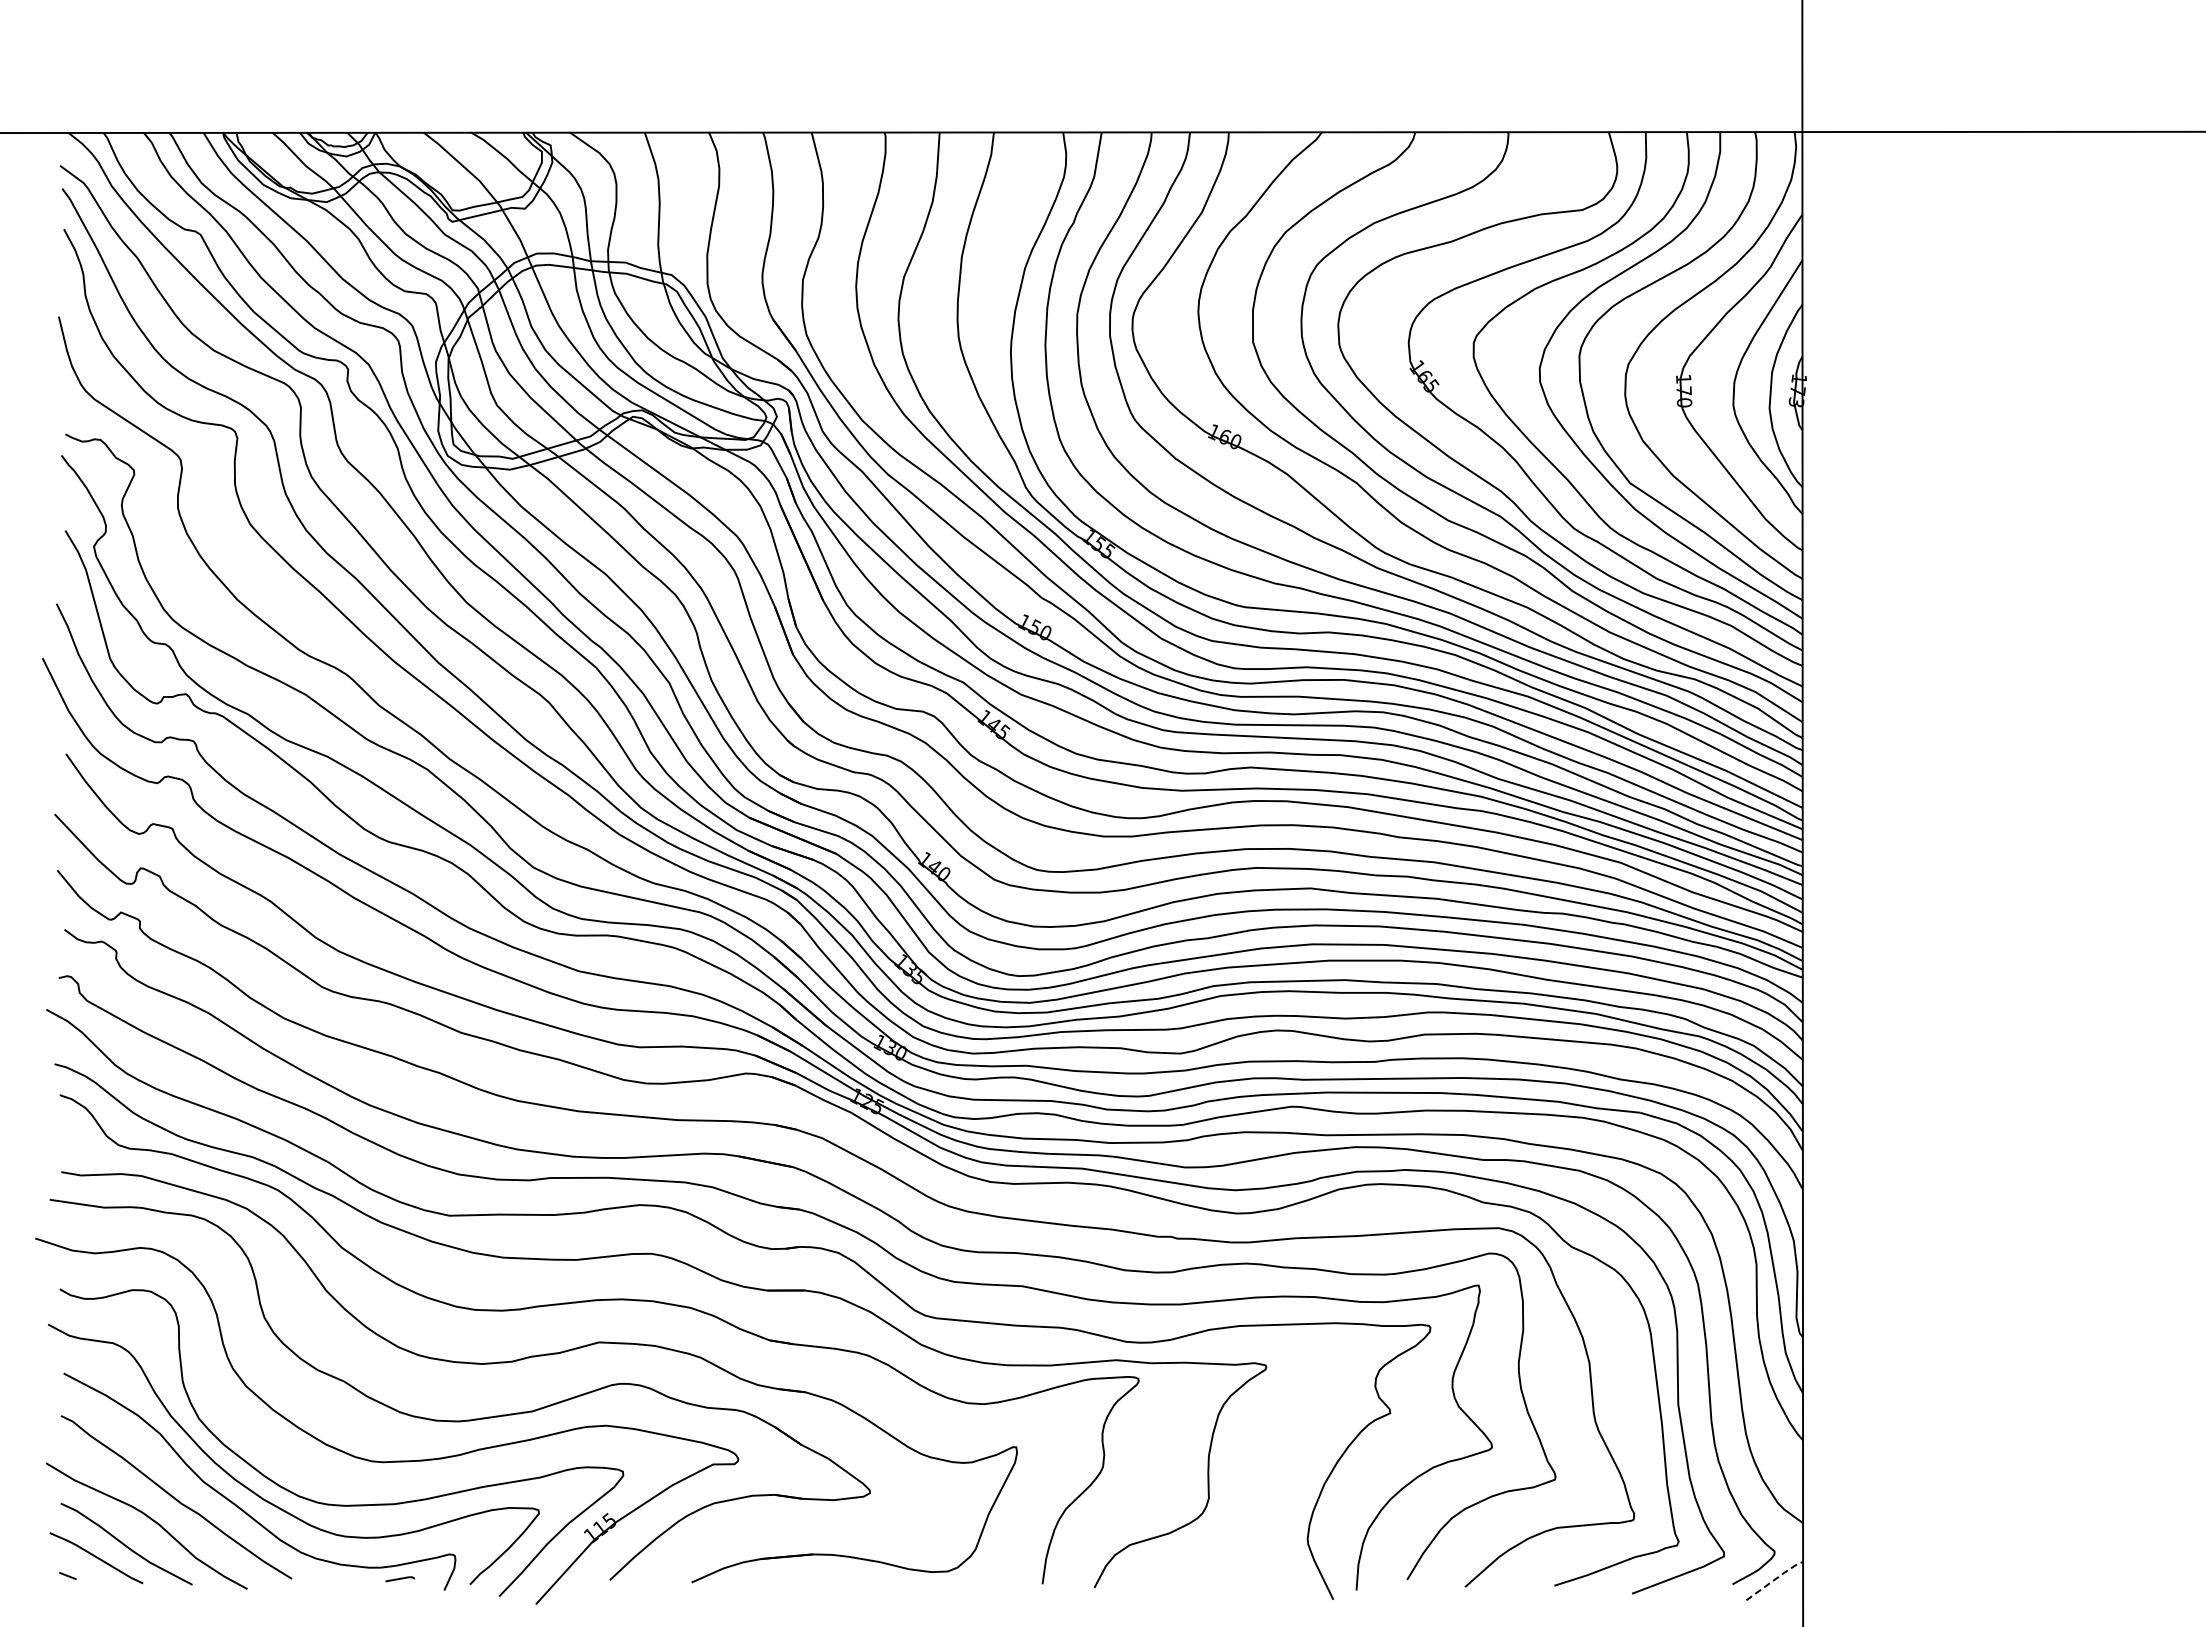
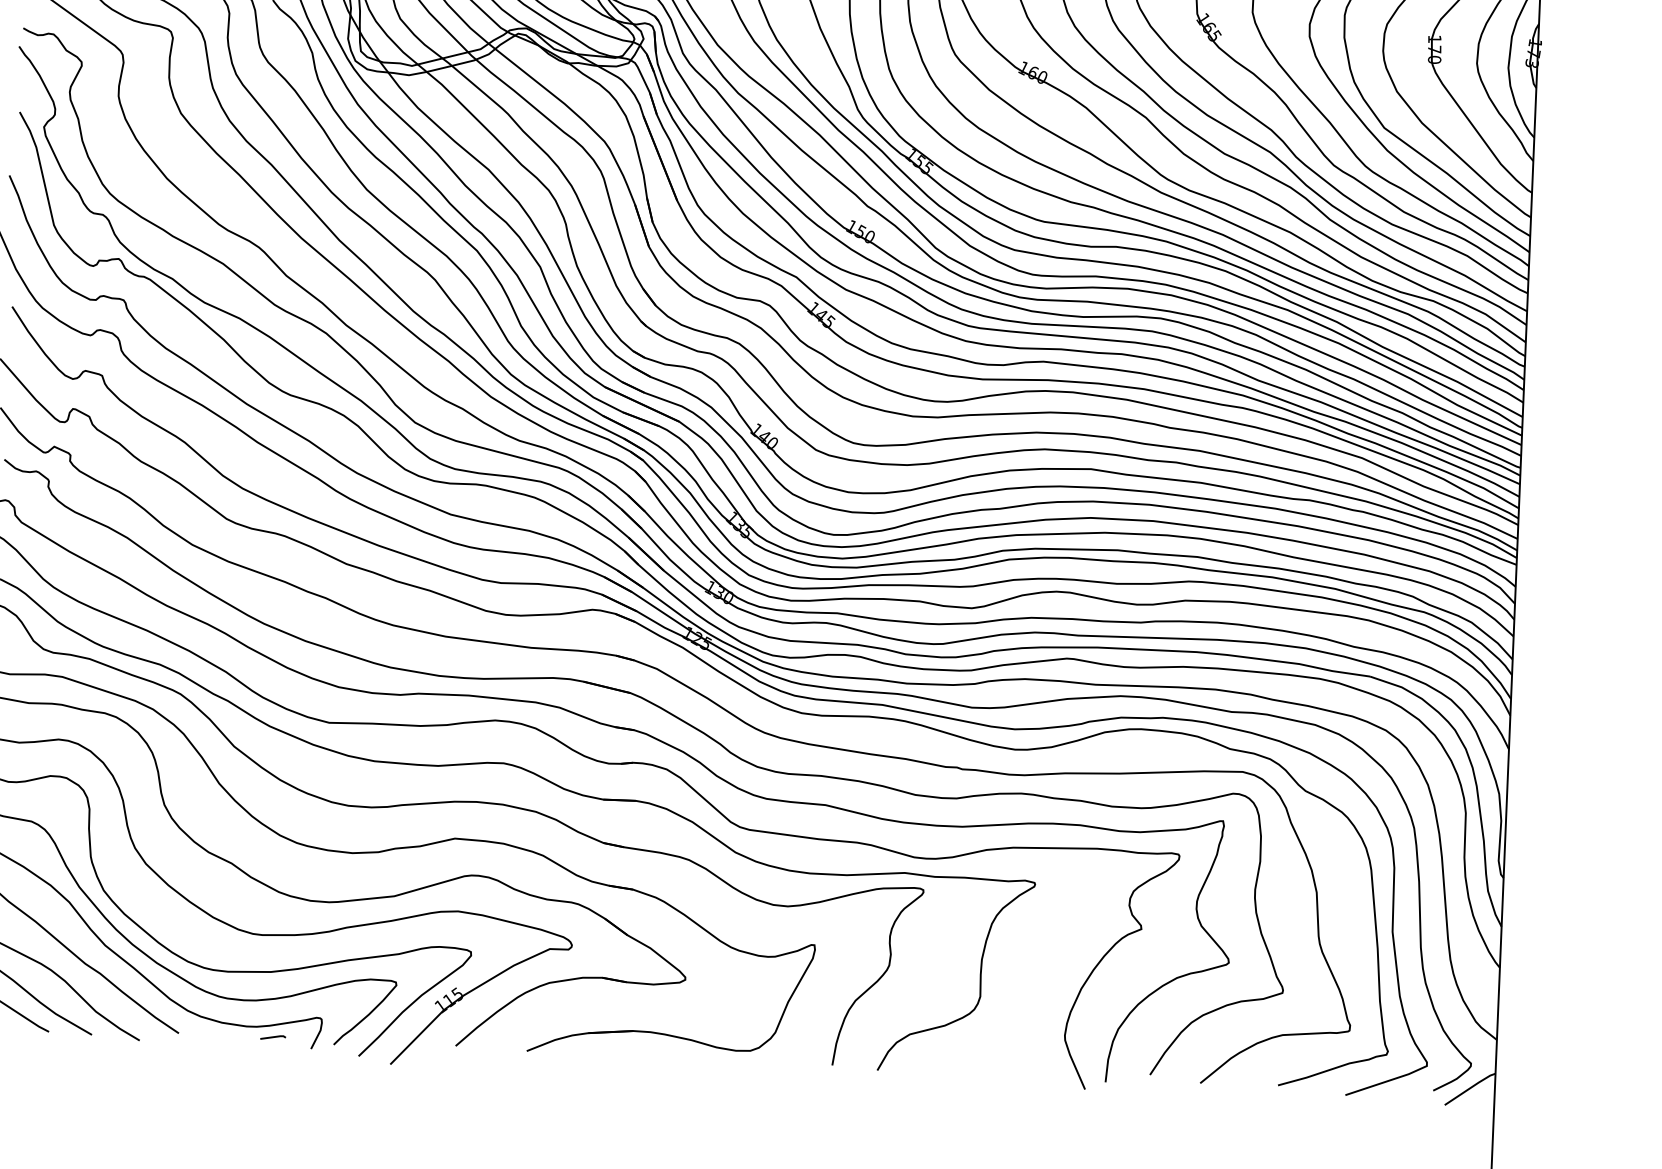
line: (1775, 1579) -> (1470, 1088), dashed -> solid

